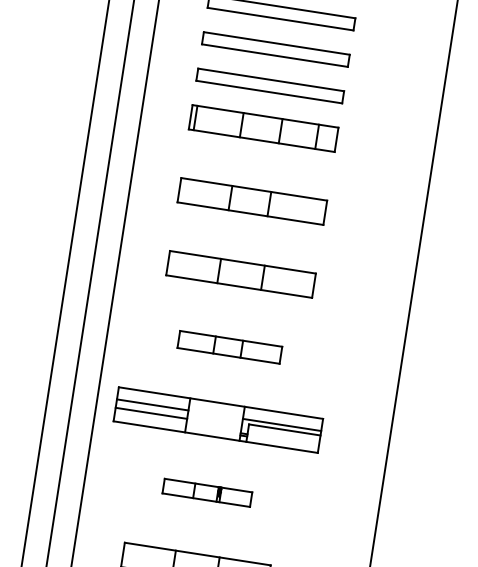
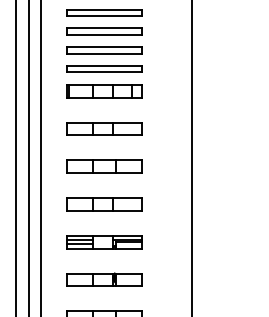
part: (230, 347) -> (104, 204), size x1.43
part: (218, 420) -> (104, 242), size x0.71
part: (207, 492) -> (104, 279), size x1.67

